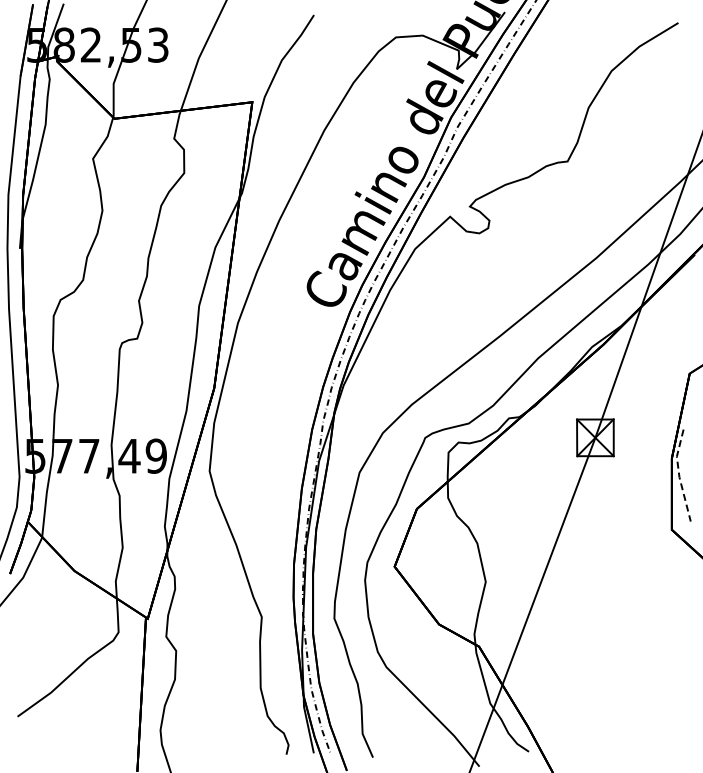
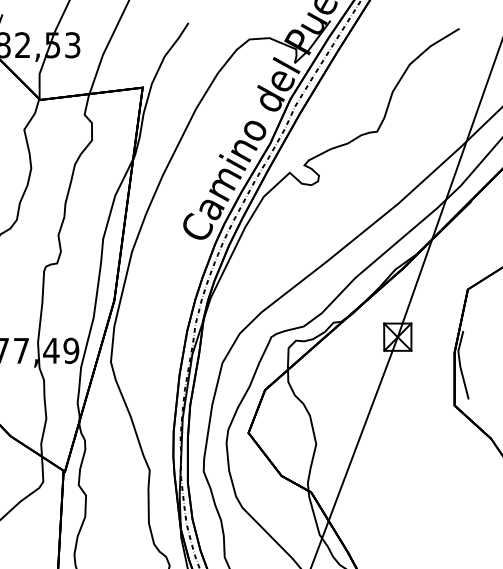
line: (679, 475) -> (460, 365), dashed -> solid

